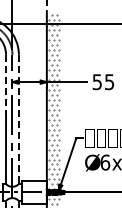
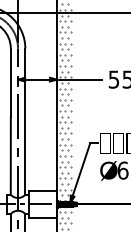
line: (6, 85) -> (11, 83), dashed -> solid
line: (18, 119) -> (24, 121), dashed -> solid

